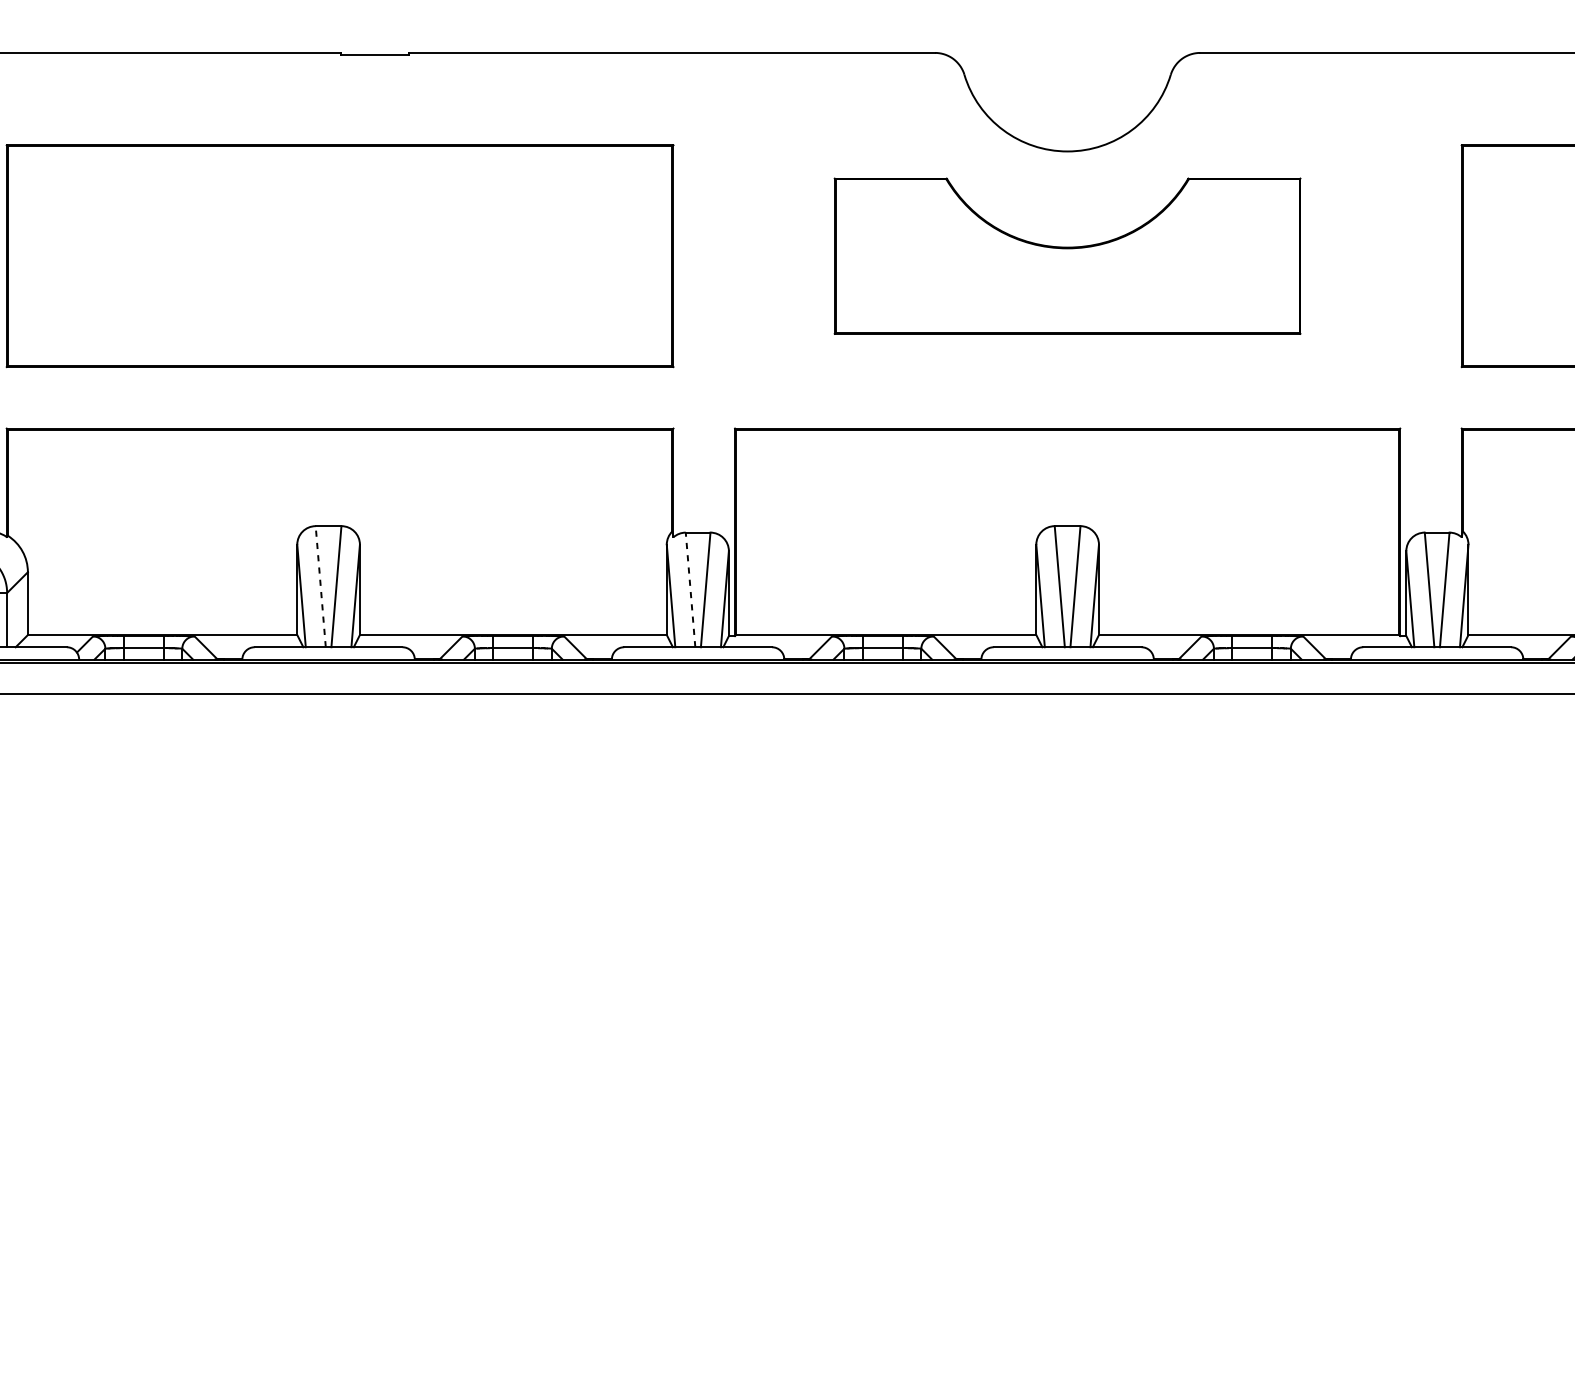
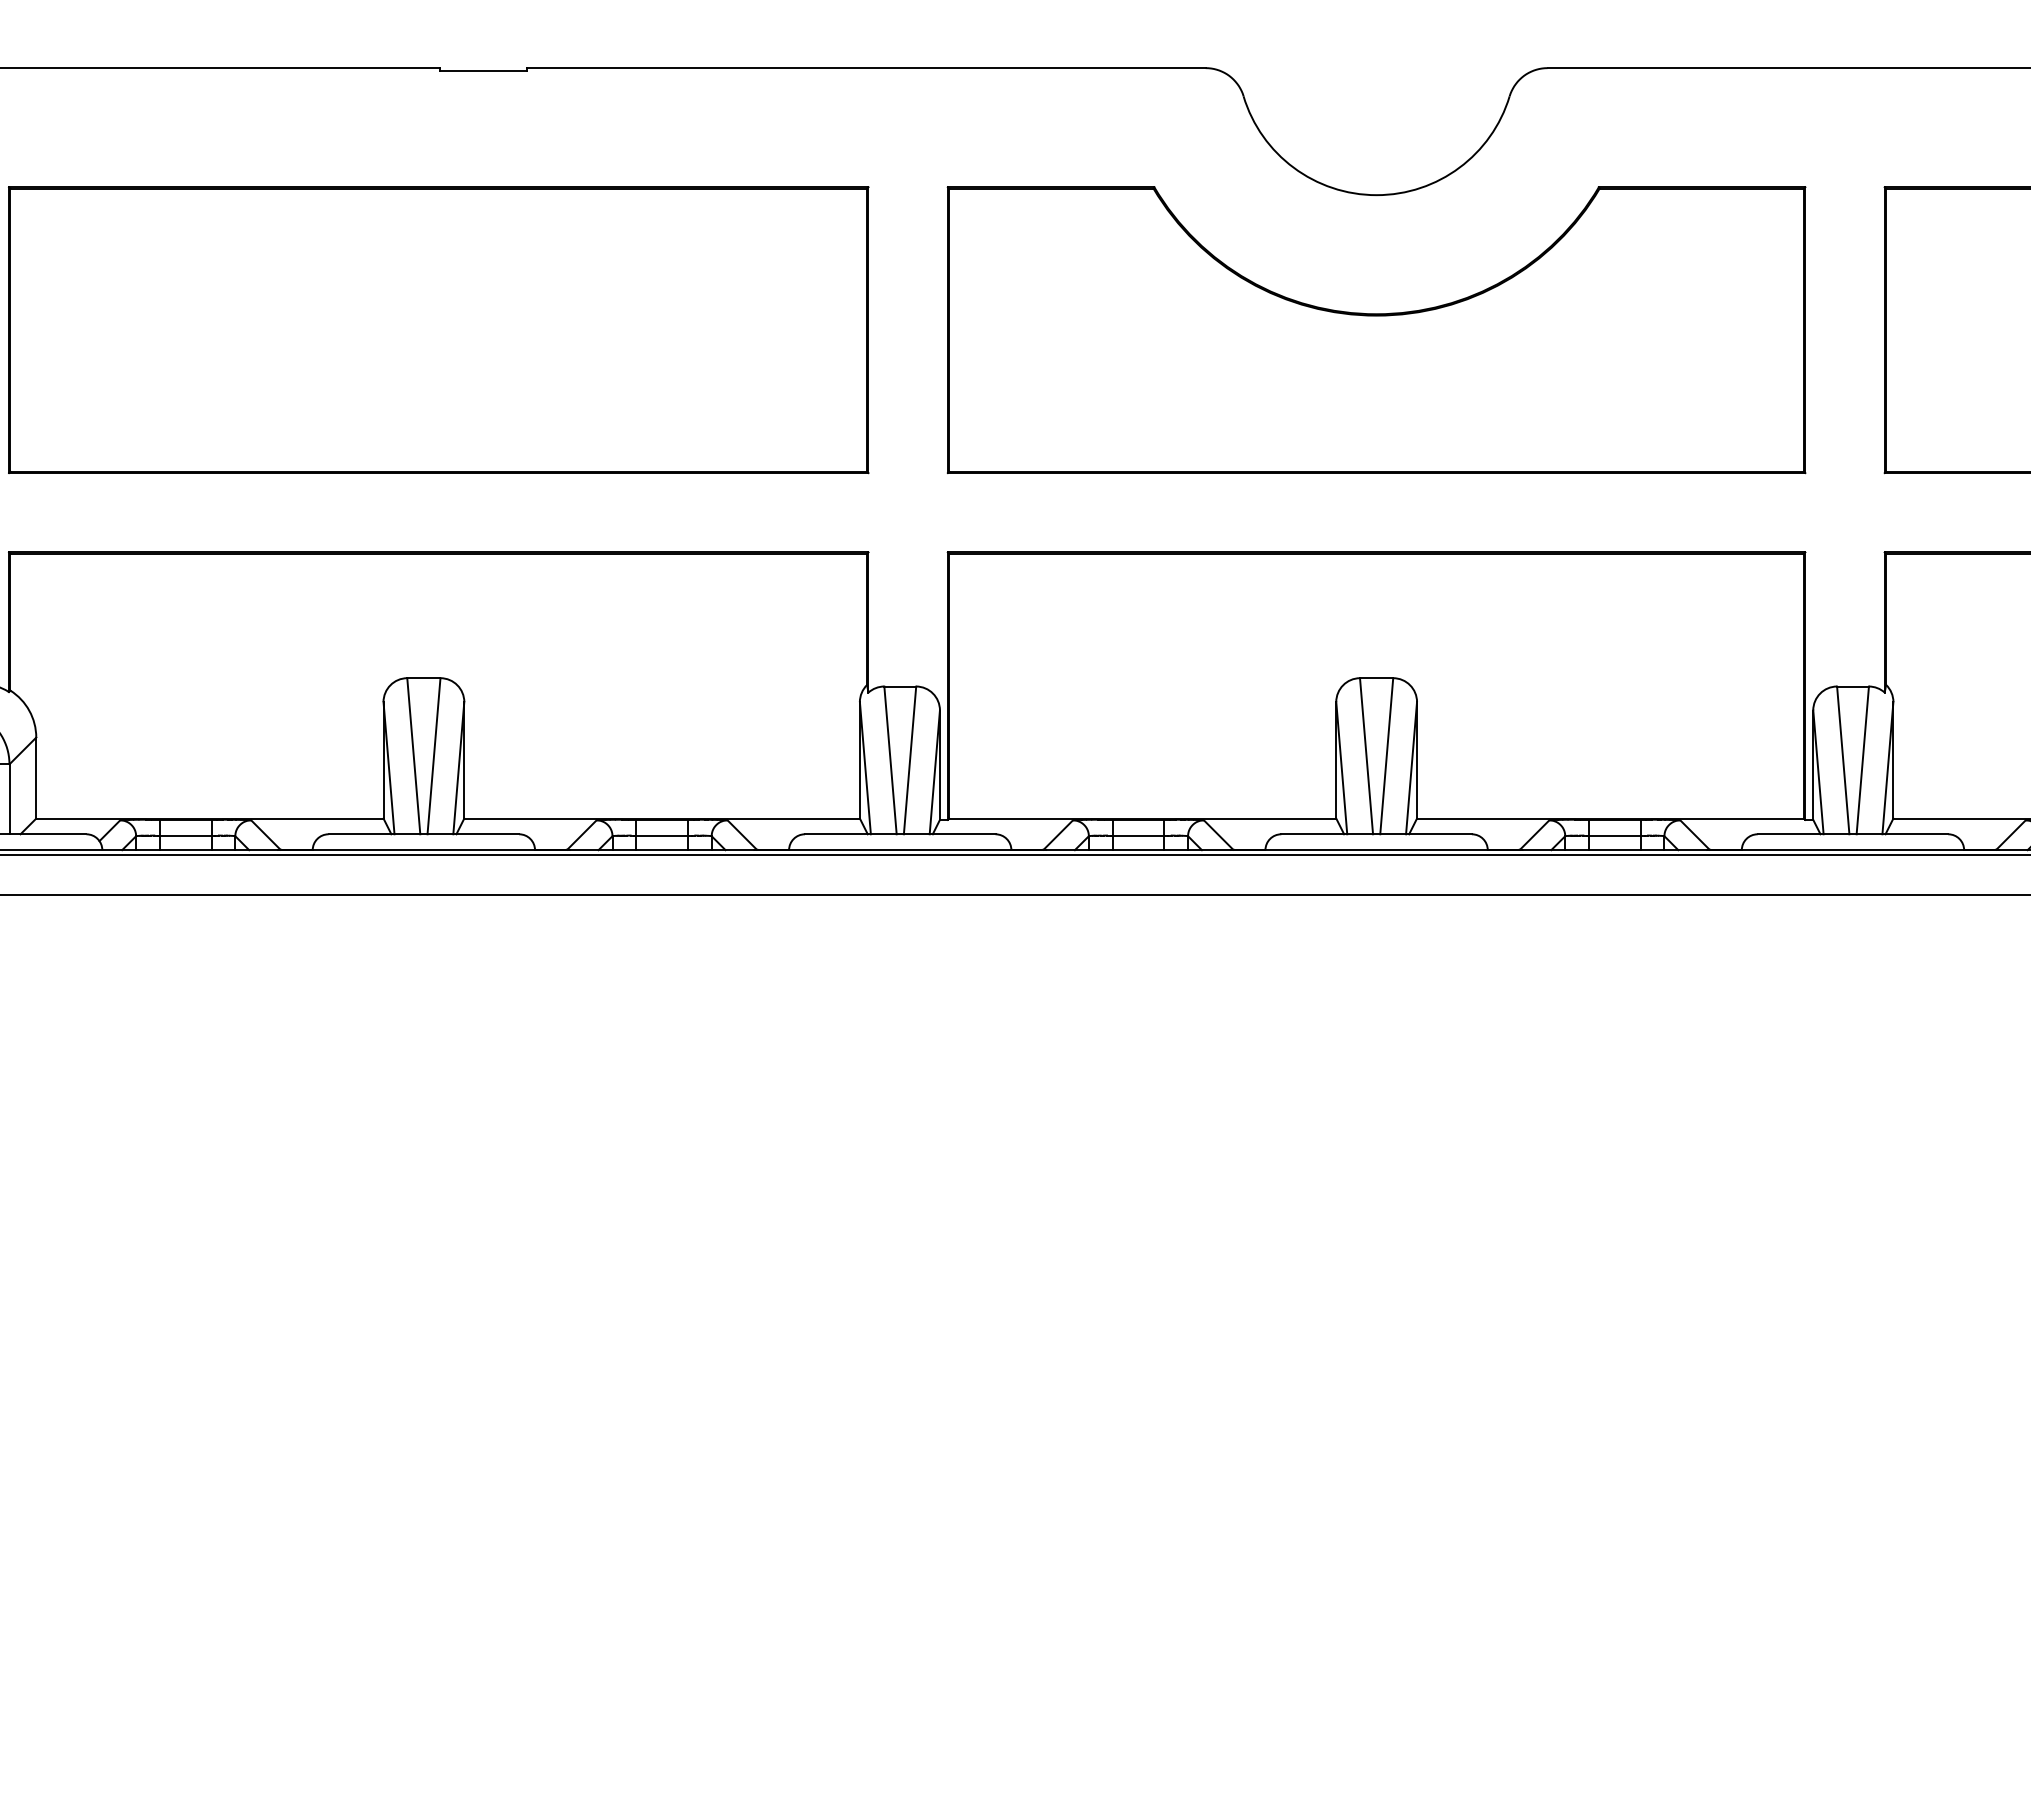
part: (1067, 256) -> (1376, 330), size x1.43
line: (320, 586) -> (413, 755), dashed -> solid
line: (690, 589) -> (890, 759), dashed -> solid

